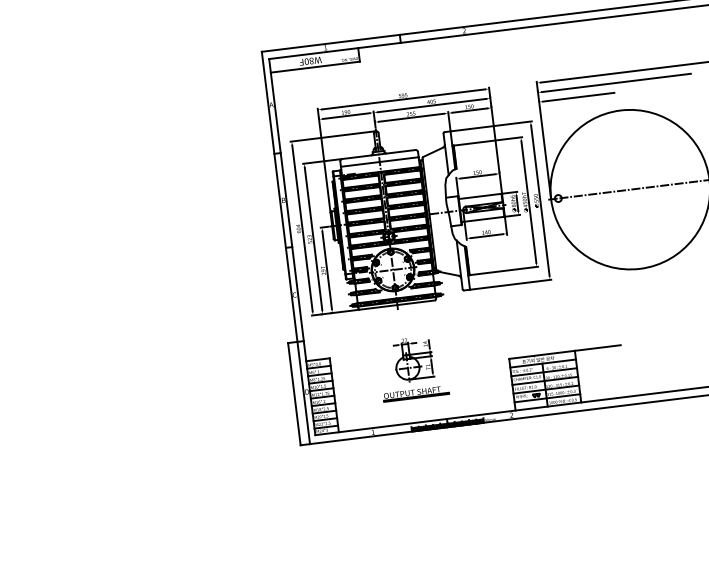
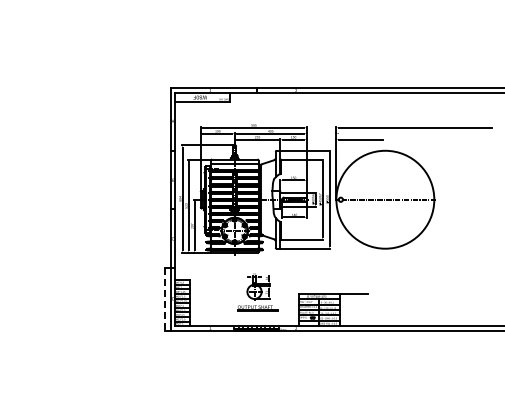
line: (615, 82) -> (384, 133), removed
part: (412, 368) -> (257, 292), moved
line: (294, 394) -> (165, 299), solid -> dashed

